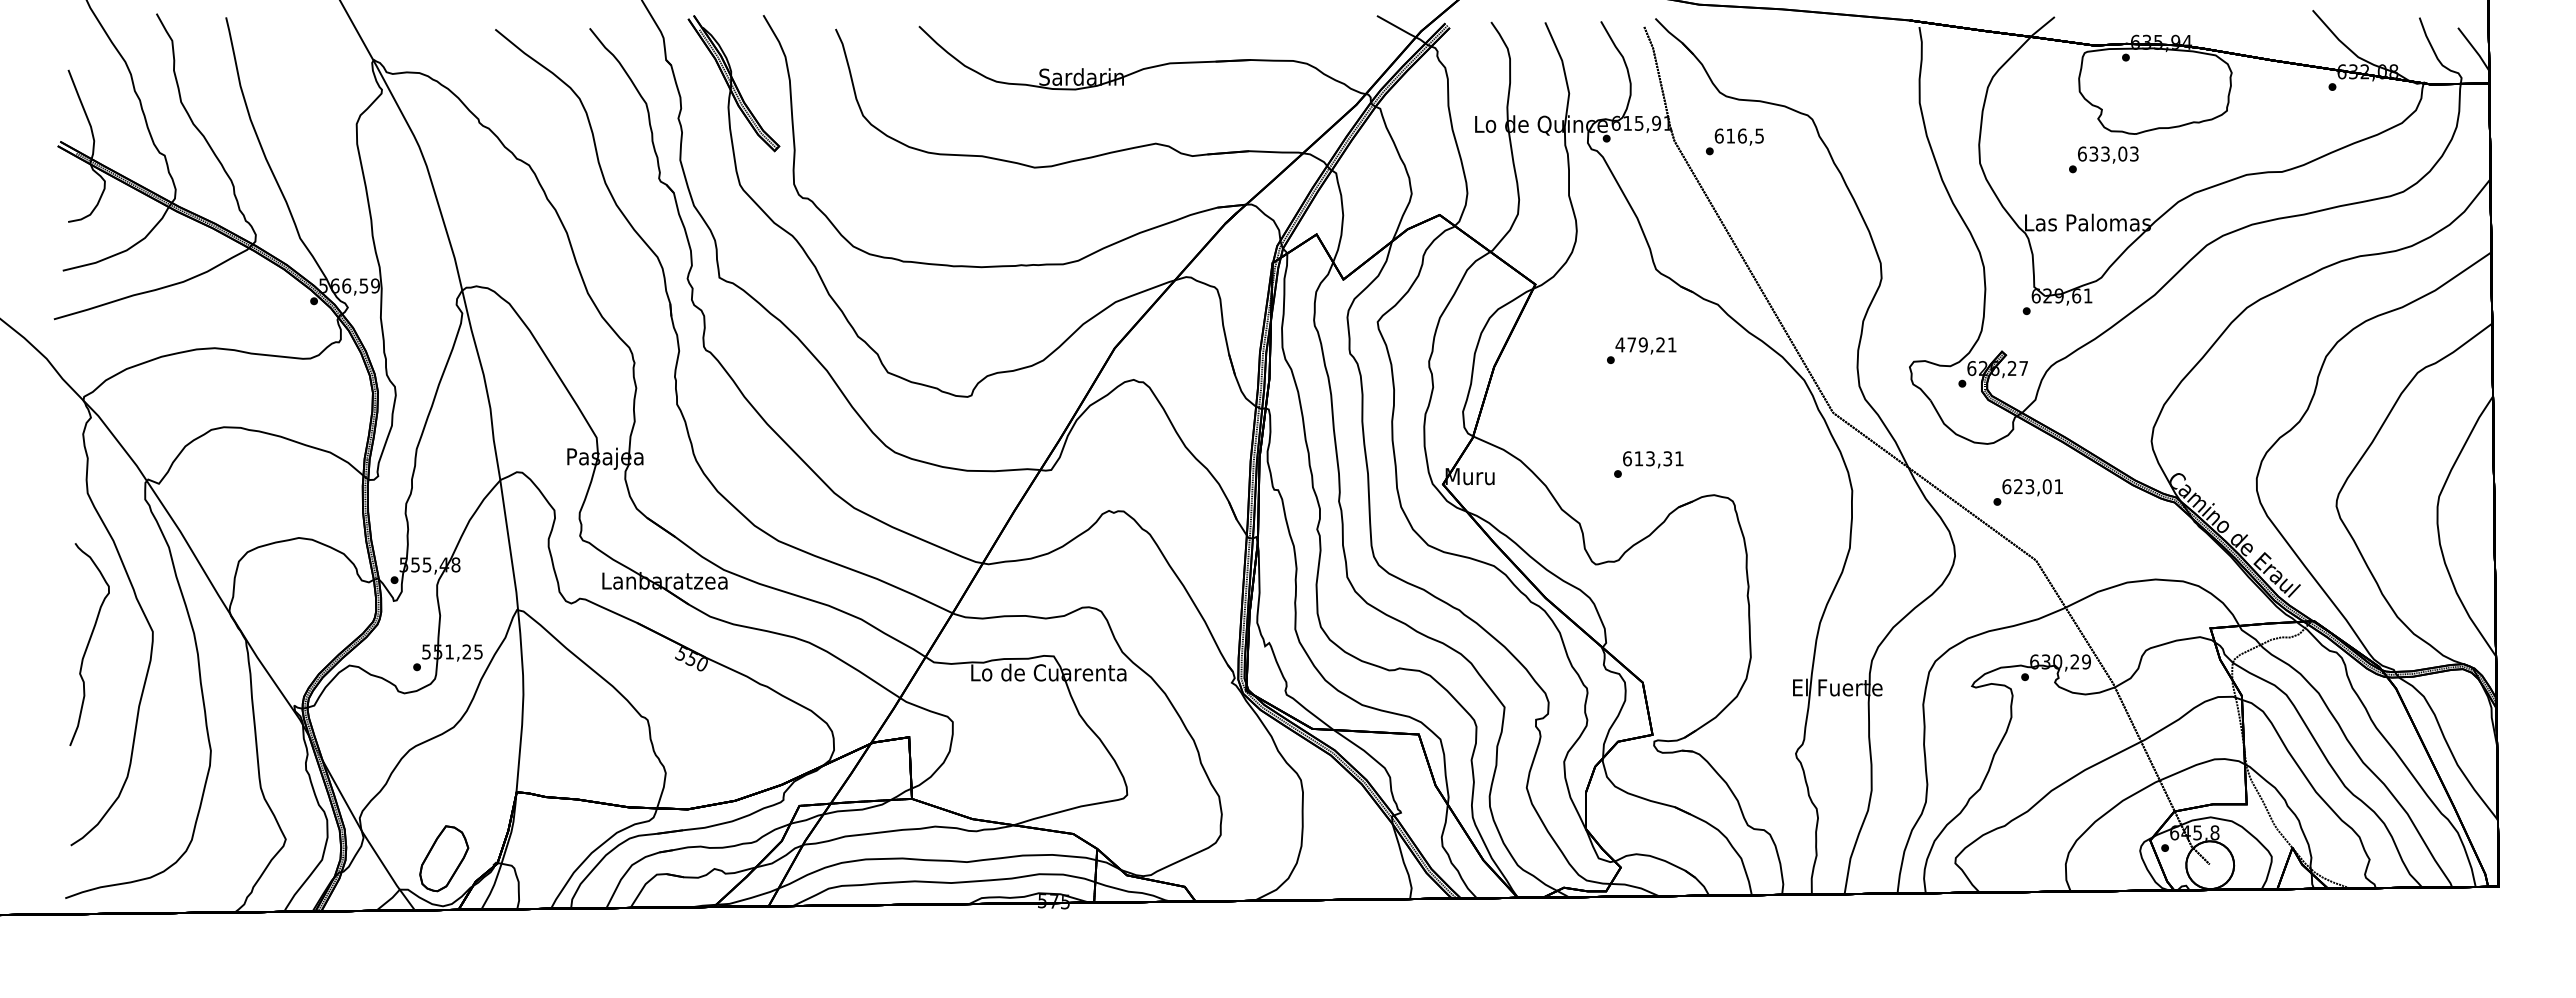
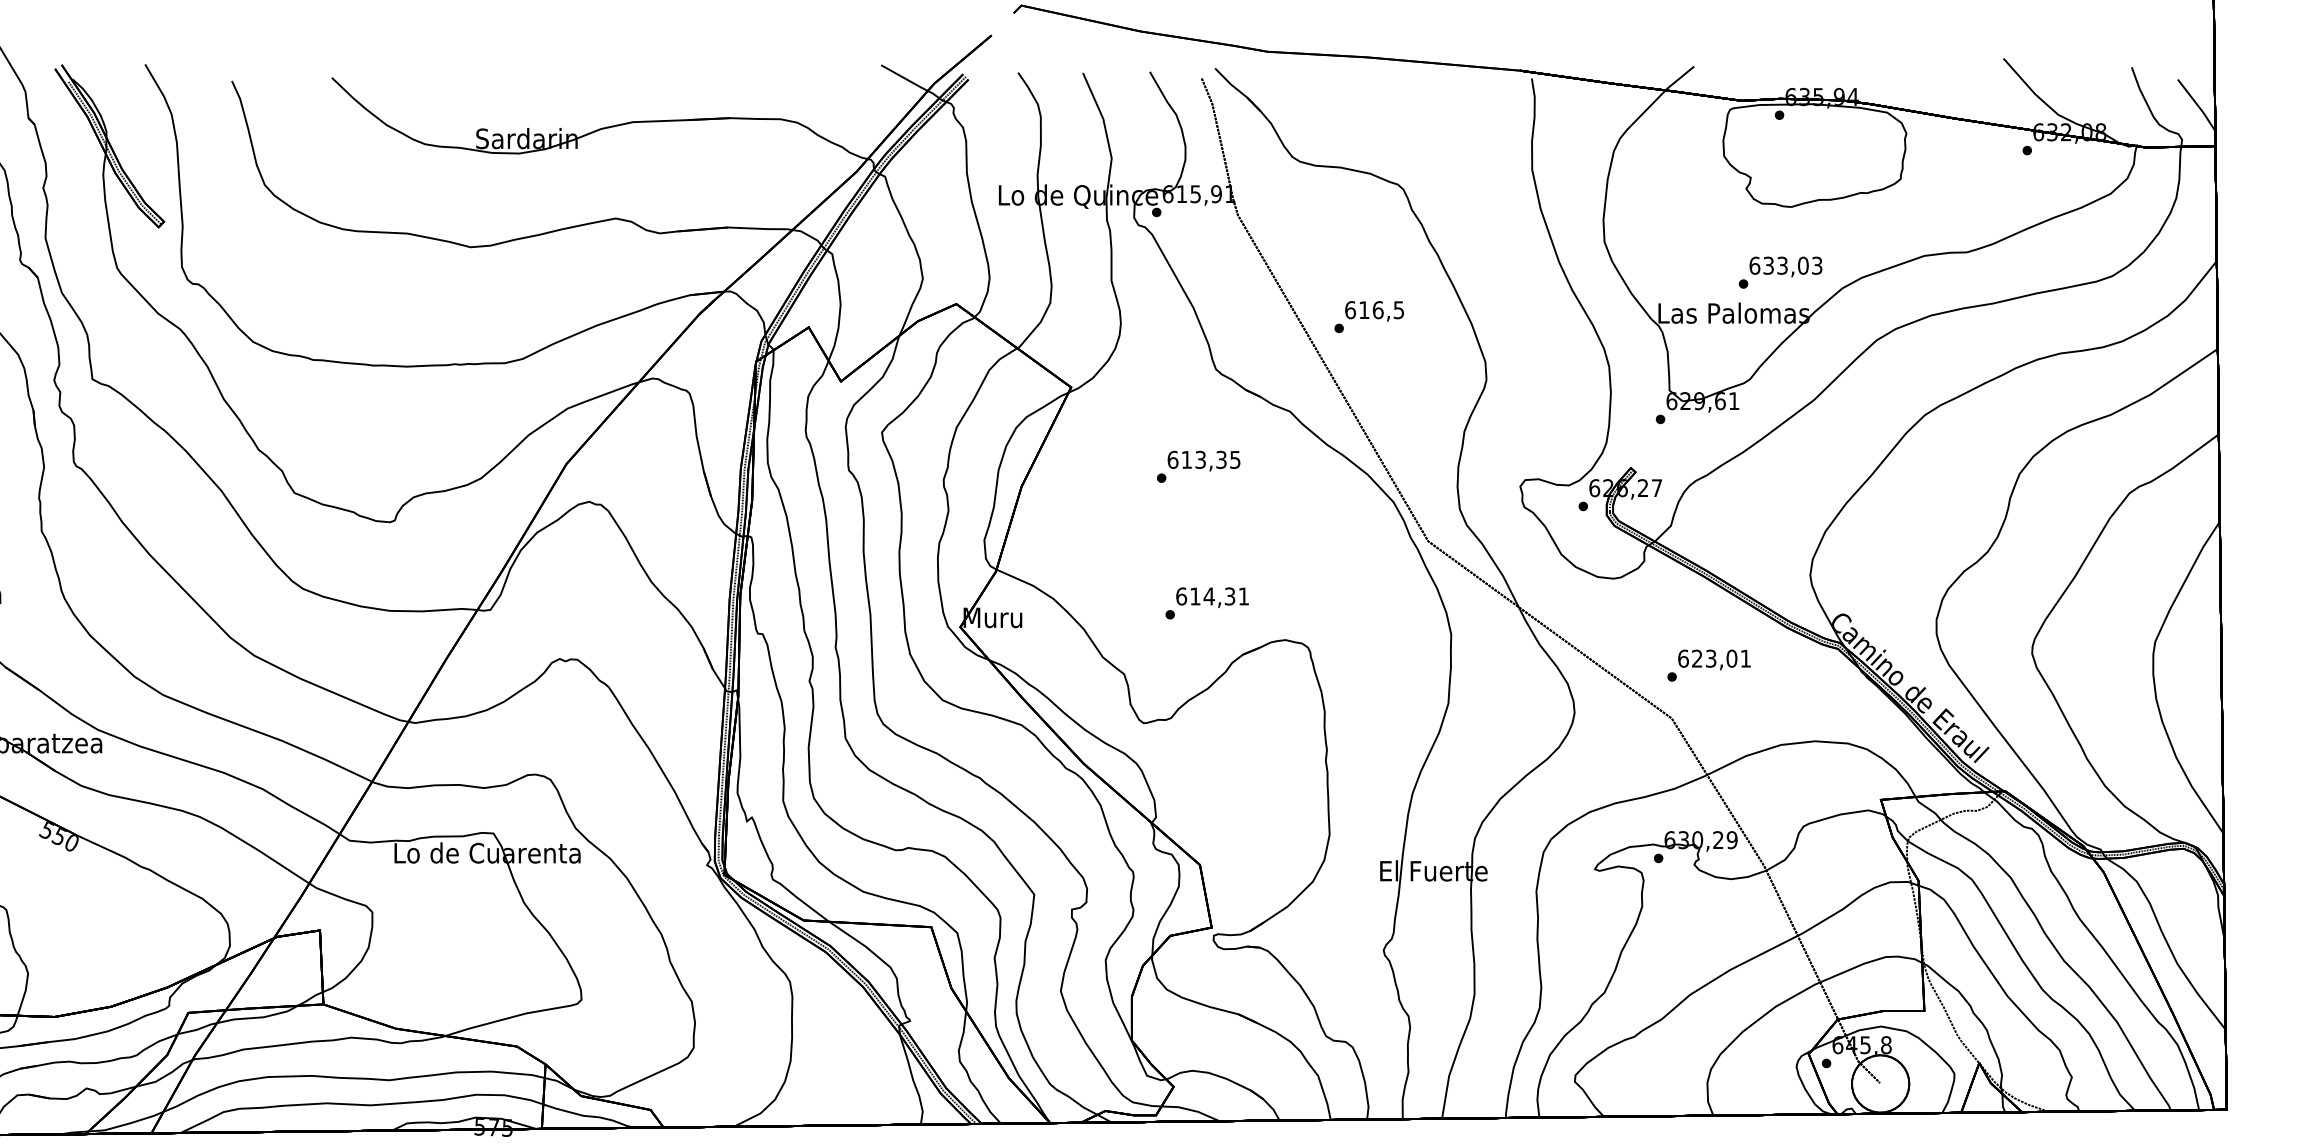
text: (1734, 141) -> (1368, 316), moved
text: (2103, 159) -> (1780, 272), moved
text: (1645, 344) -> (1203, 459), 479,21 -> 613,35
text: (1650, 458) -> (1209, 596), 613,31 -> 614,31
text: (2027, 492) -> (1708, 665), moved

